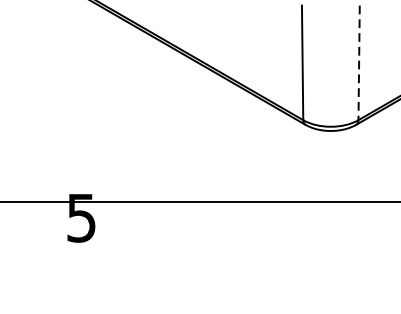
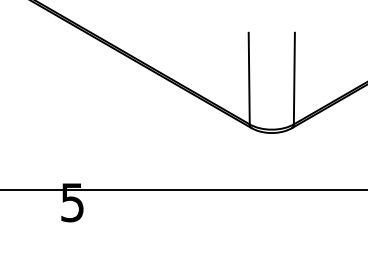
line: (359, 62) -> (294, 78), dashed -> solid

